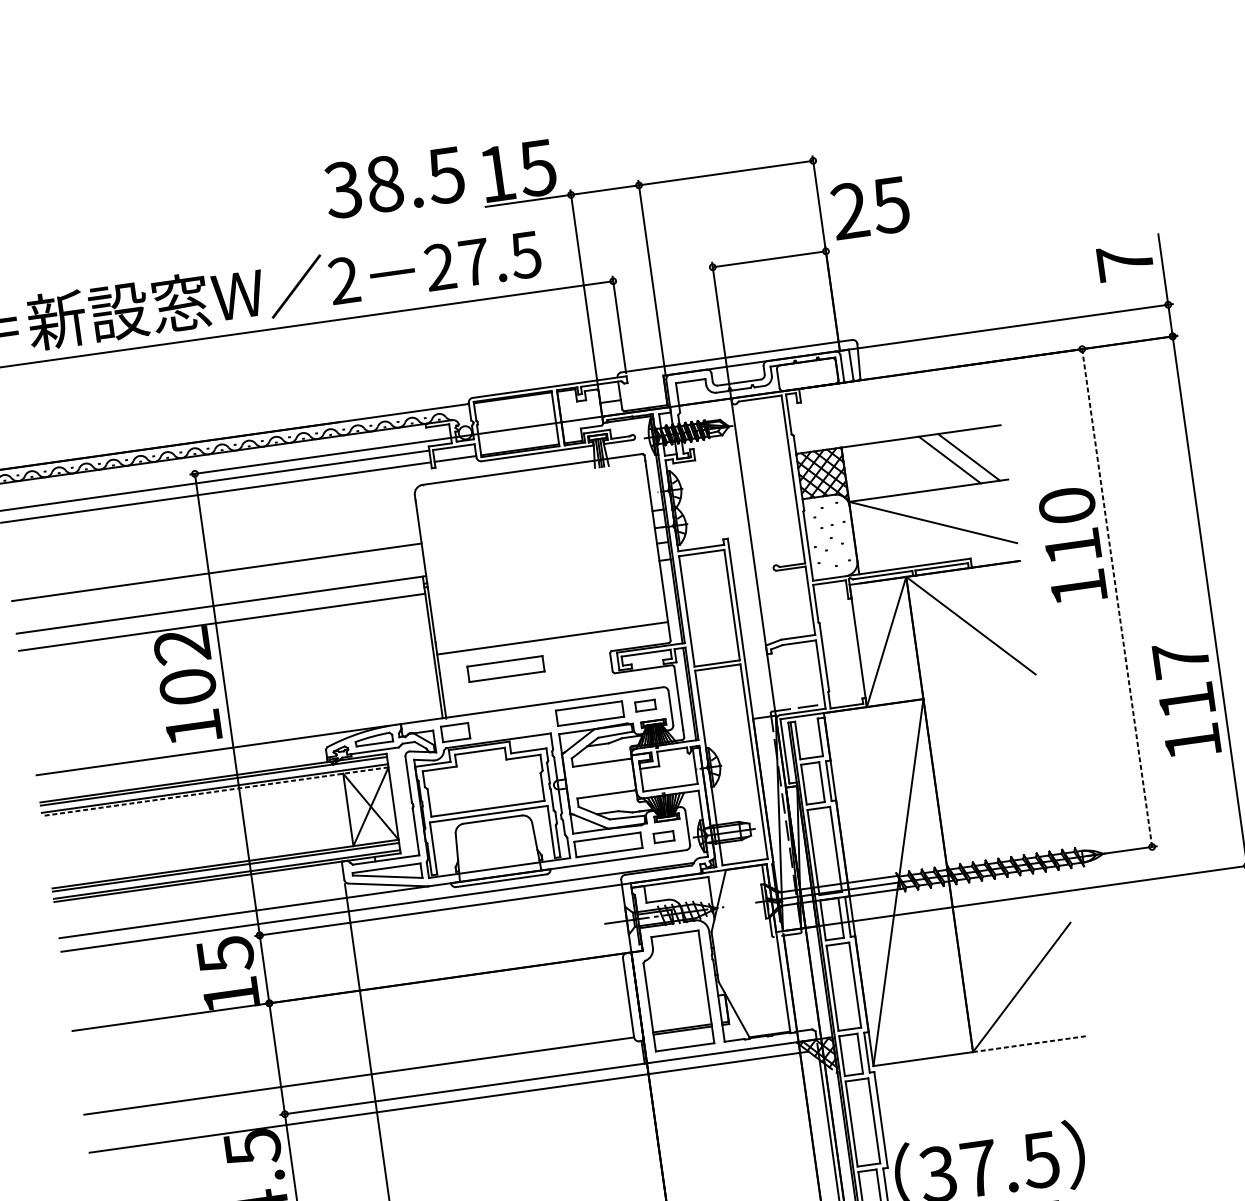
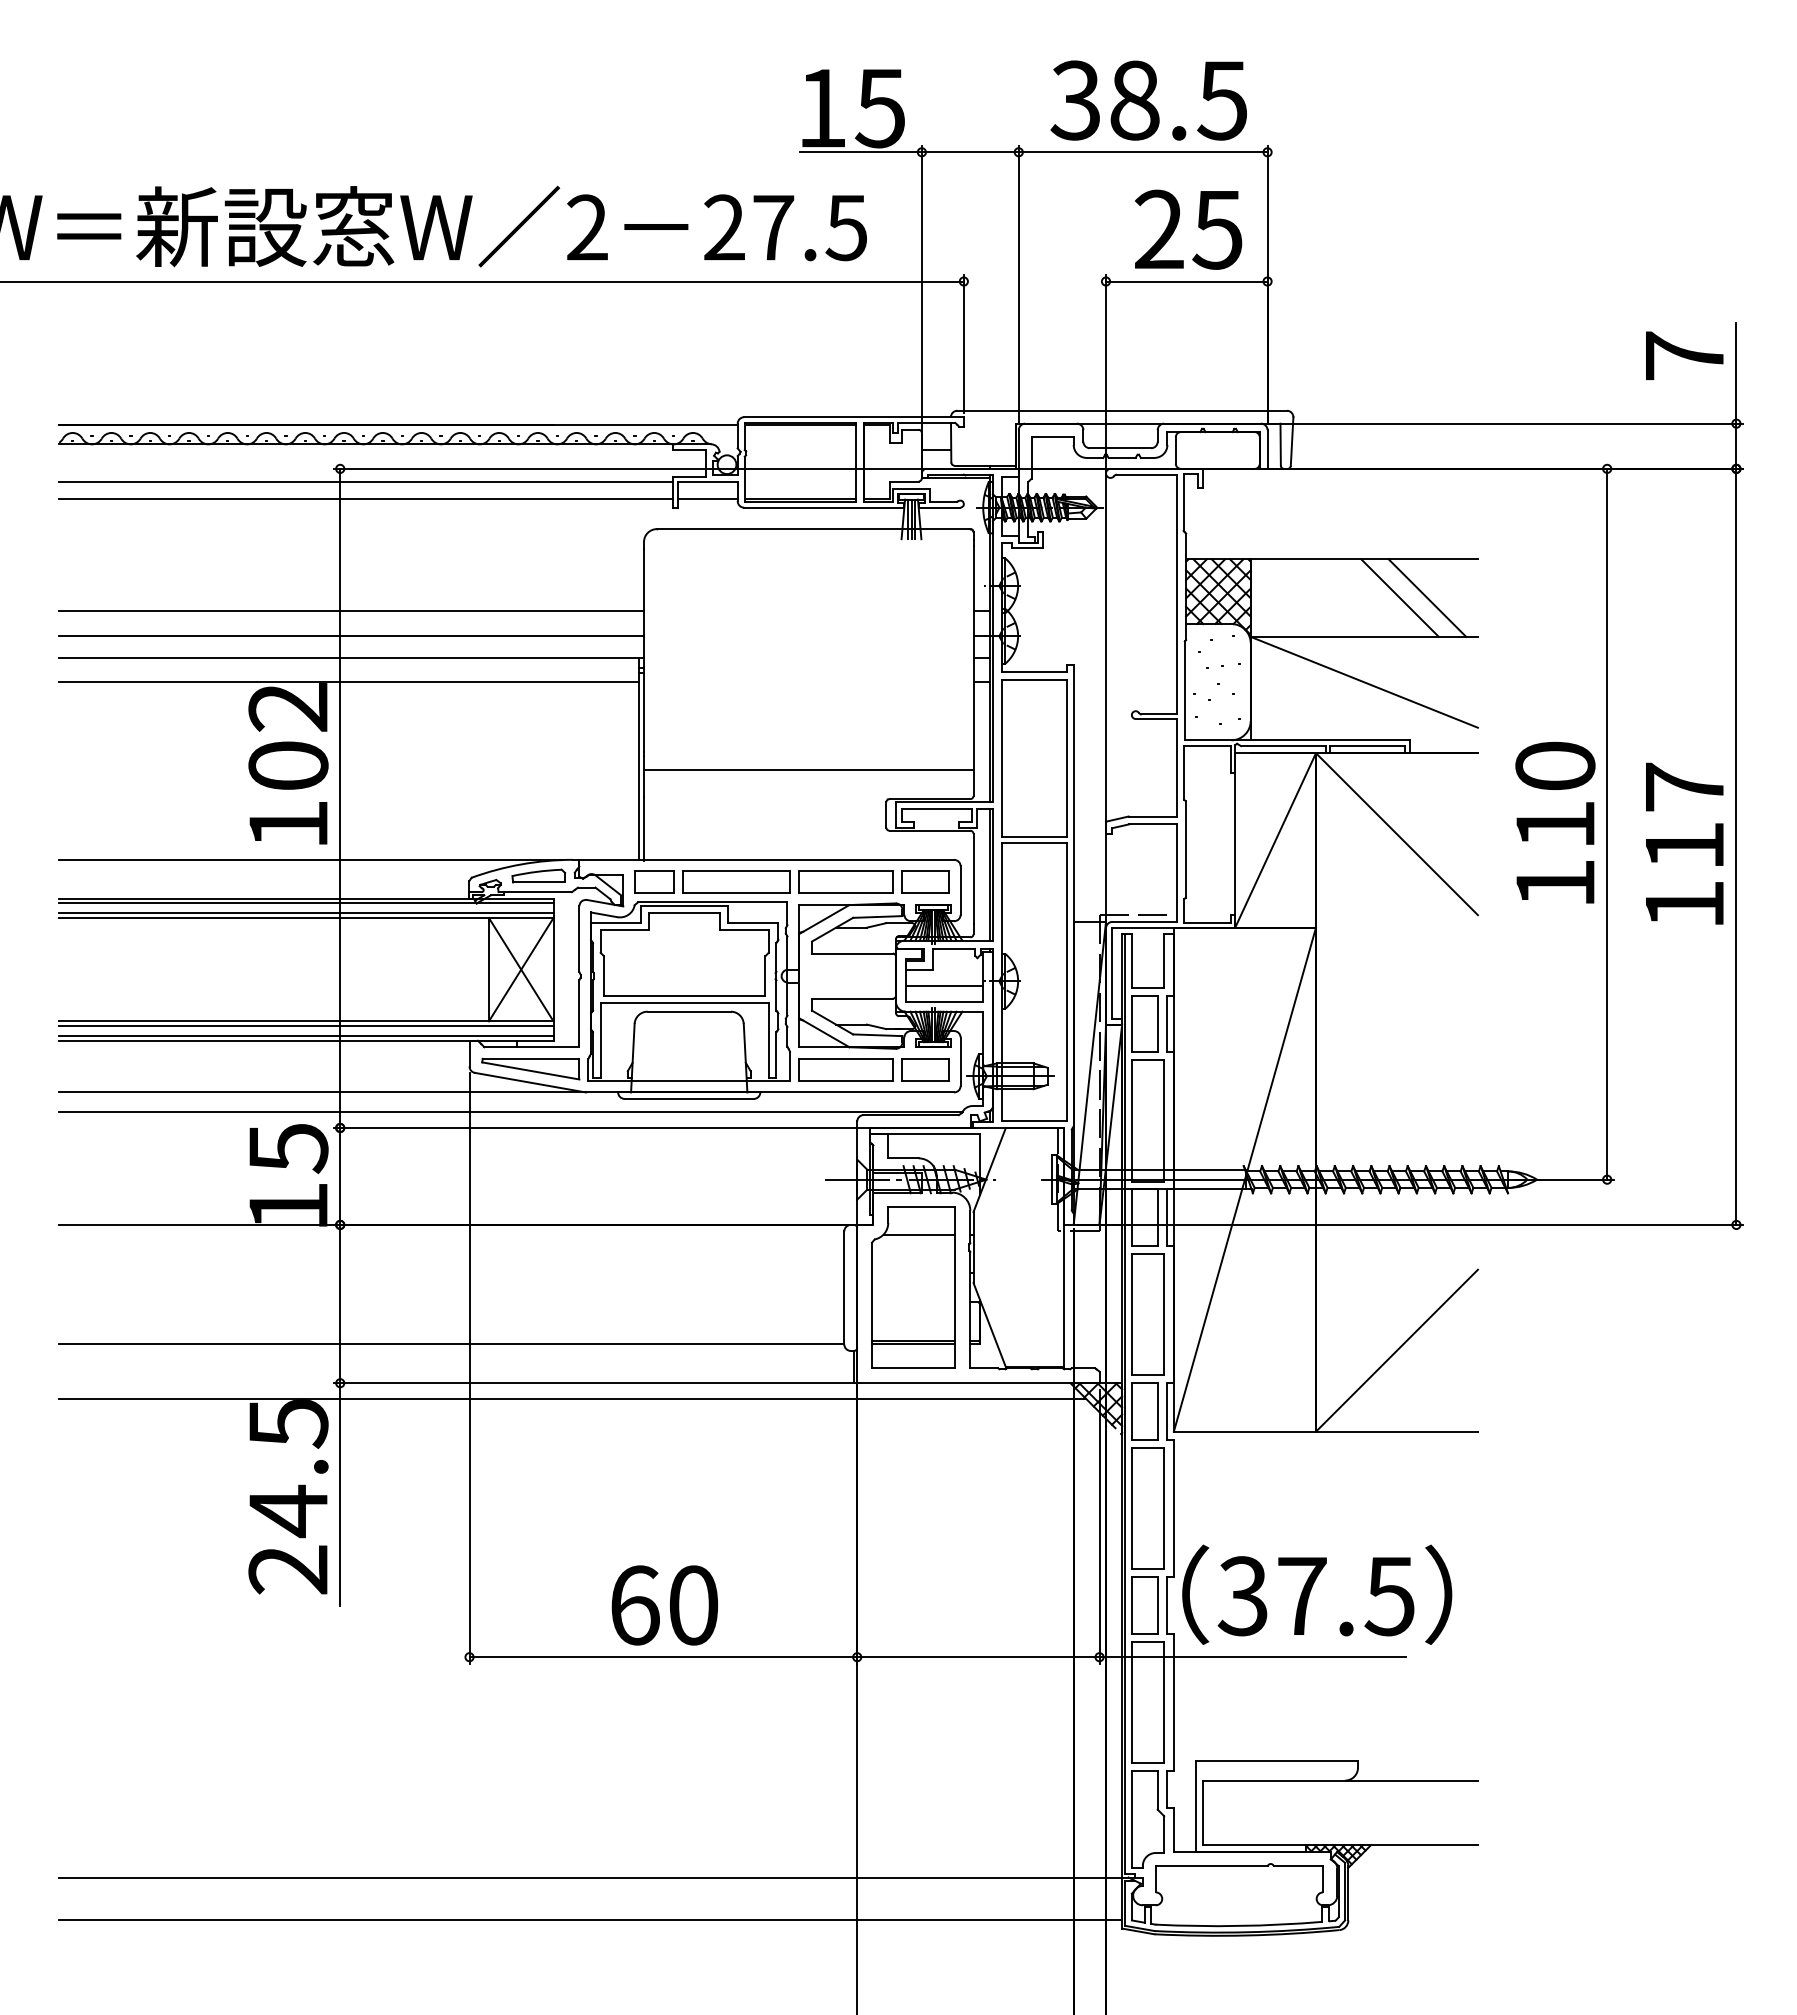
text: (394, 182) -> (1148, 100), moved
text: (870, 207) -> (1188, 229), moved
text: (1072, 545) -> (1555, 822), moved
line: (219, 589) -> (351, 635), added
line: (1117, 597) -> (1607, 823), dashed -> solid
part: (505, 668) -> (736, 881), moved
text: (1186, 699) -> (1684, 843), moved
part: (645, 705) -> (925, 881), size x1.67
line: (668, 776) -> (944, 985), added
line: (214, 791) -> (305, 917), dashed -> solid
part: (663, 836) -> (925, 1069), size x1.67
line: (675, 953) -> (919, 1234), added
line: (1029, 1044) -> (1396, 1431), dashed -> solid

